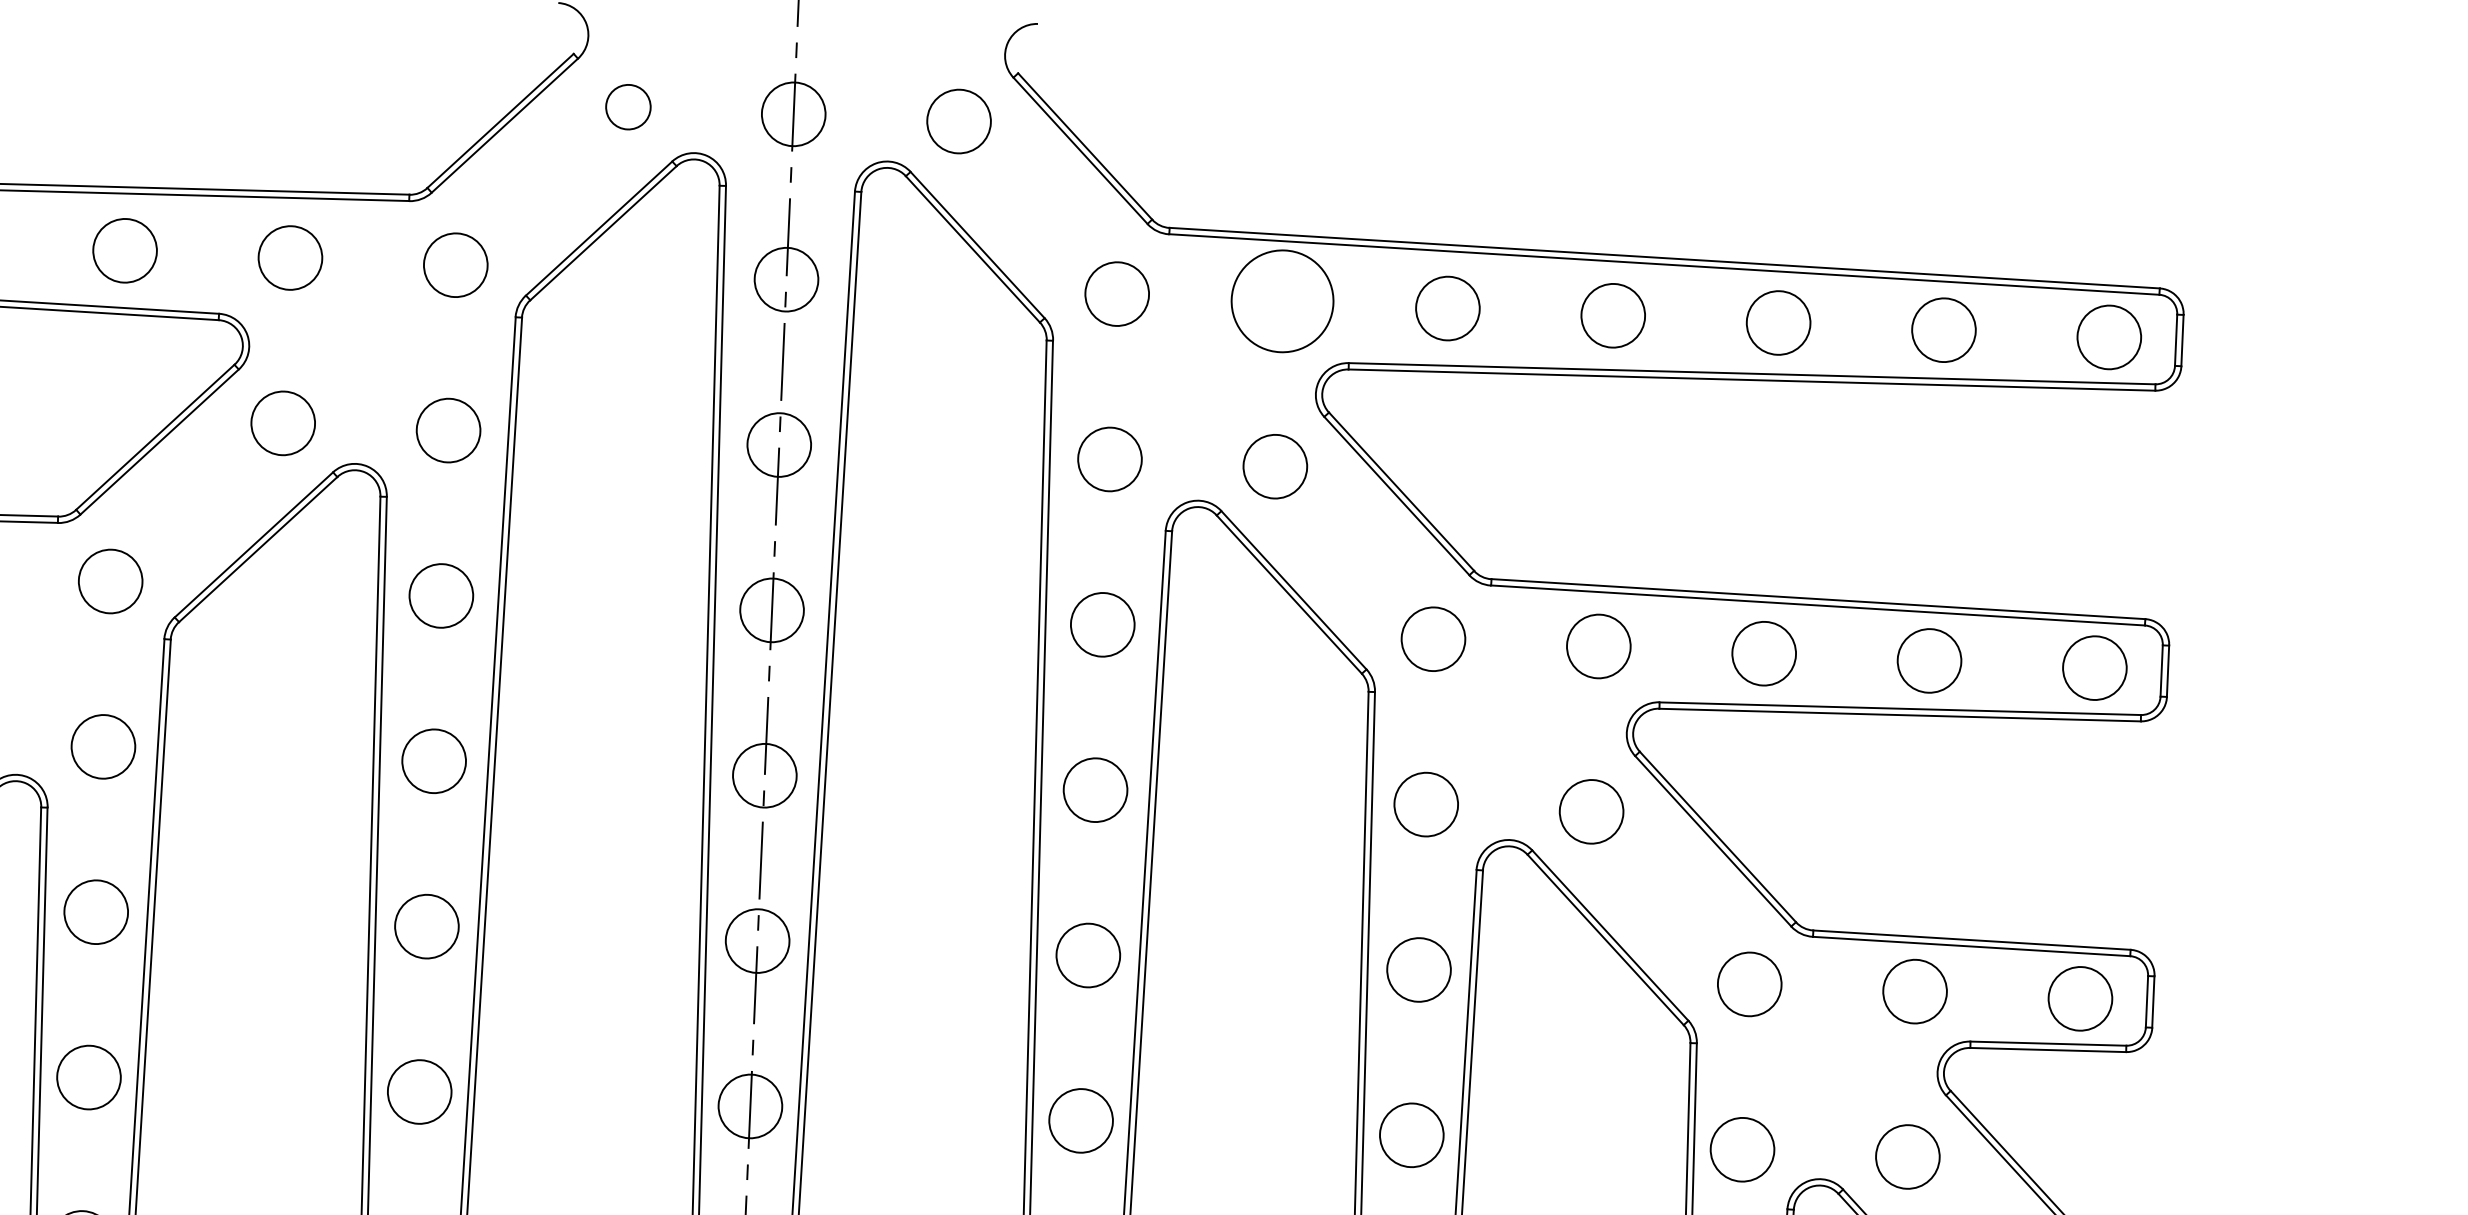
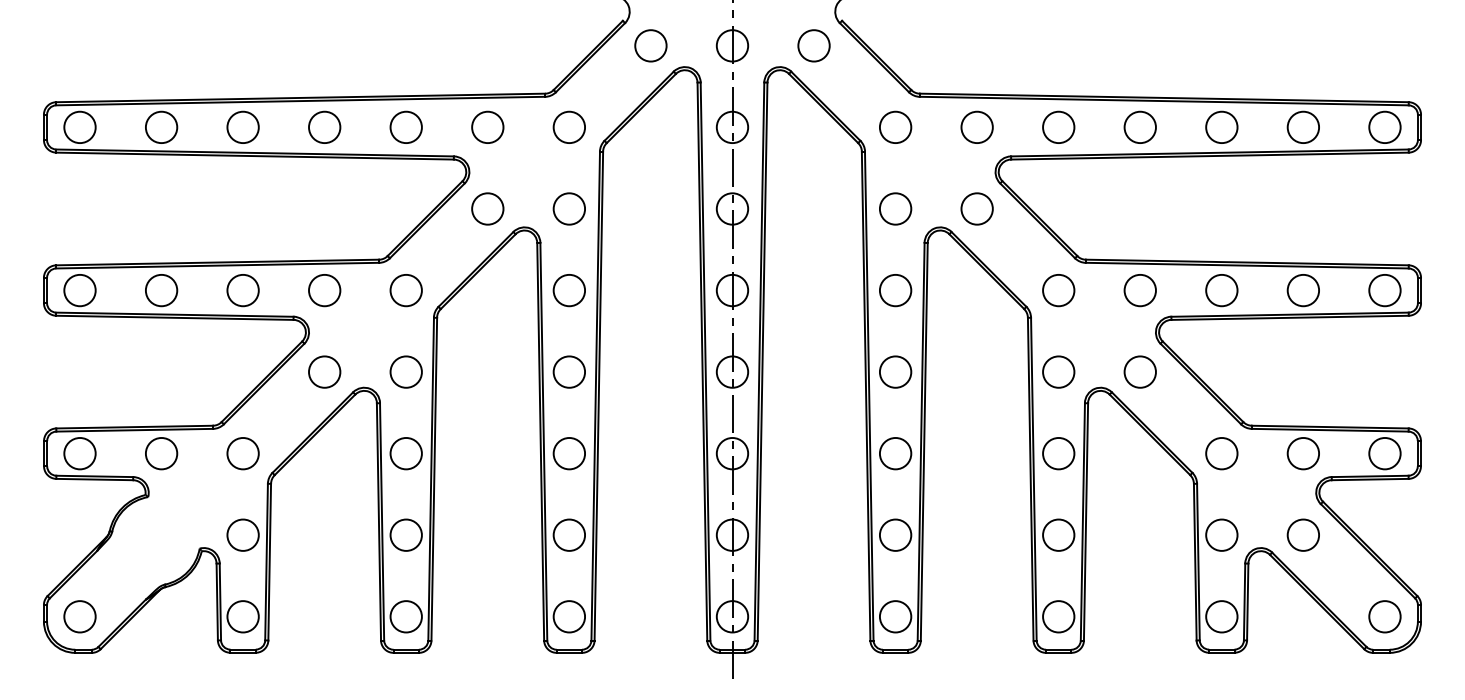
circle: (627, 106) -> (650, 45), size x1.43
circle: (1281, 301) -> (976, 127), size x0.62

